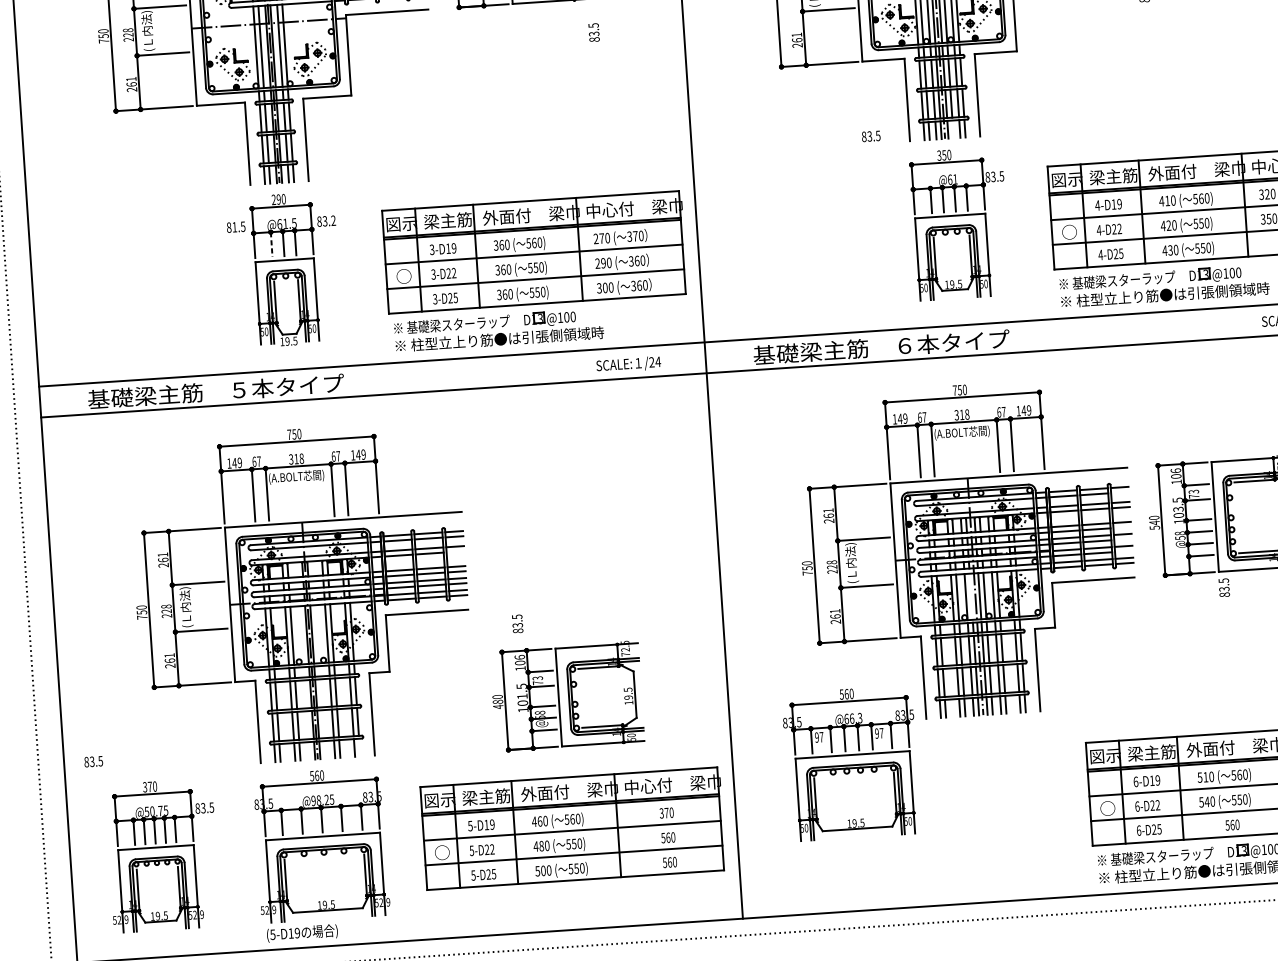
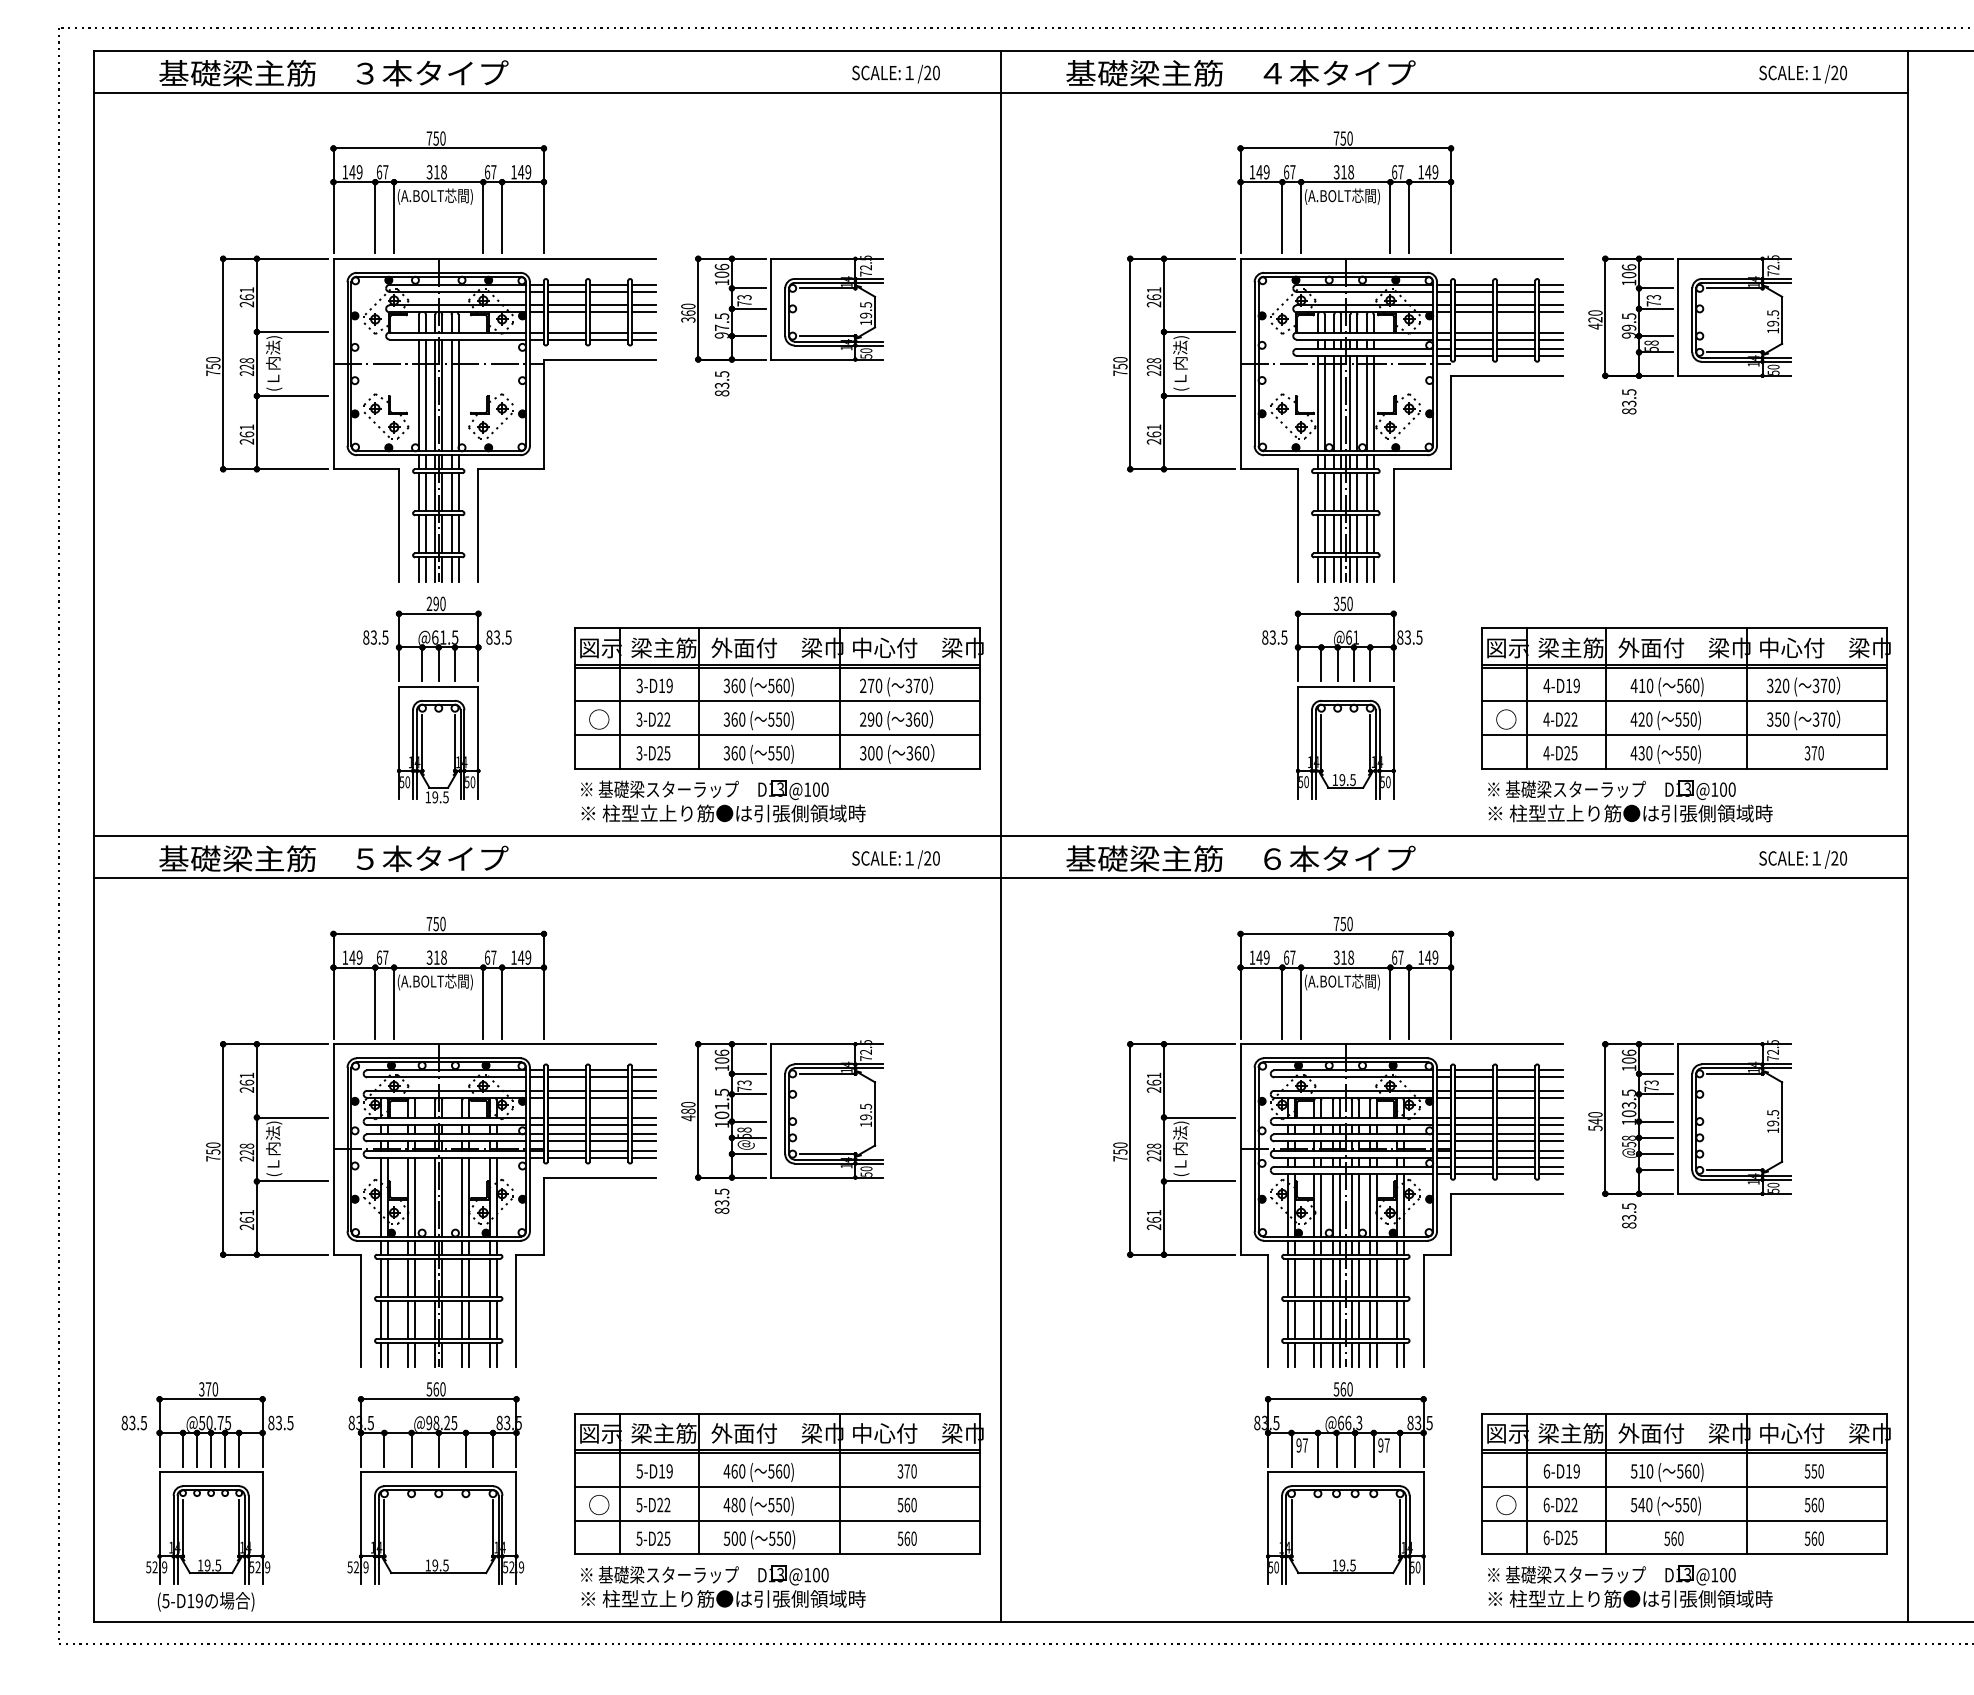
text: (593, 32) -> (721, 383), moved
line: (953, 129) -> (1357, 569), added
text: (870, 136) -> (1274, 637), moved
text: (333, 220) -> (508, 637), 83.2 -> 83.5
text: (234, 227) -> (373, 637), 81.5 -> 83.5
line: (271, 244) -> (422, 664), dashed -> solid
text: (658, 361) -> (936, 858), /24 -> /20
line: (1120, 492) -> (1551, 1077), added
line: (1122, 527) -> (1551, 1125), added
line: (1123, 539) -> (1551, 1141), added
line: (455, 551) -> (644, 1097), added
line: (1124, 551) -> (1551, 1157), added
text: (1224, 587) -> (1629, 1215), moved
line: (971, 596) -> (1340, 1204), added
part: (567, 696) -> (782, 1110), moved
line: (359, 747) -> (496, 1354), added
text: (93, 761) -> (133, 1422), moved
part: (851, 763) -> (1343, 1483), moved
part: (537, 906) -> (723, 1586), added
text: (301, 933) -> (205, 1601), moved

